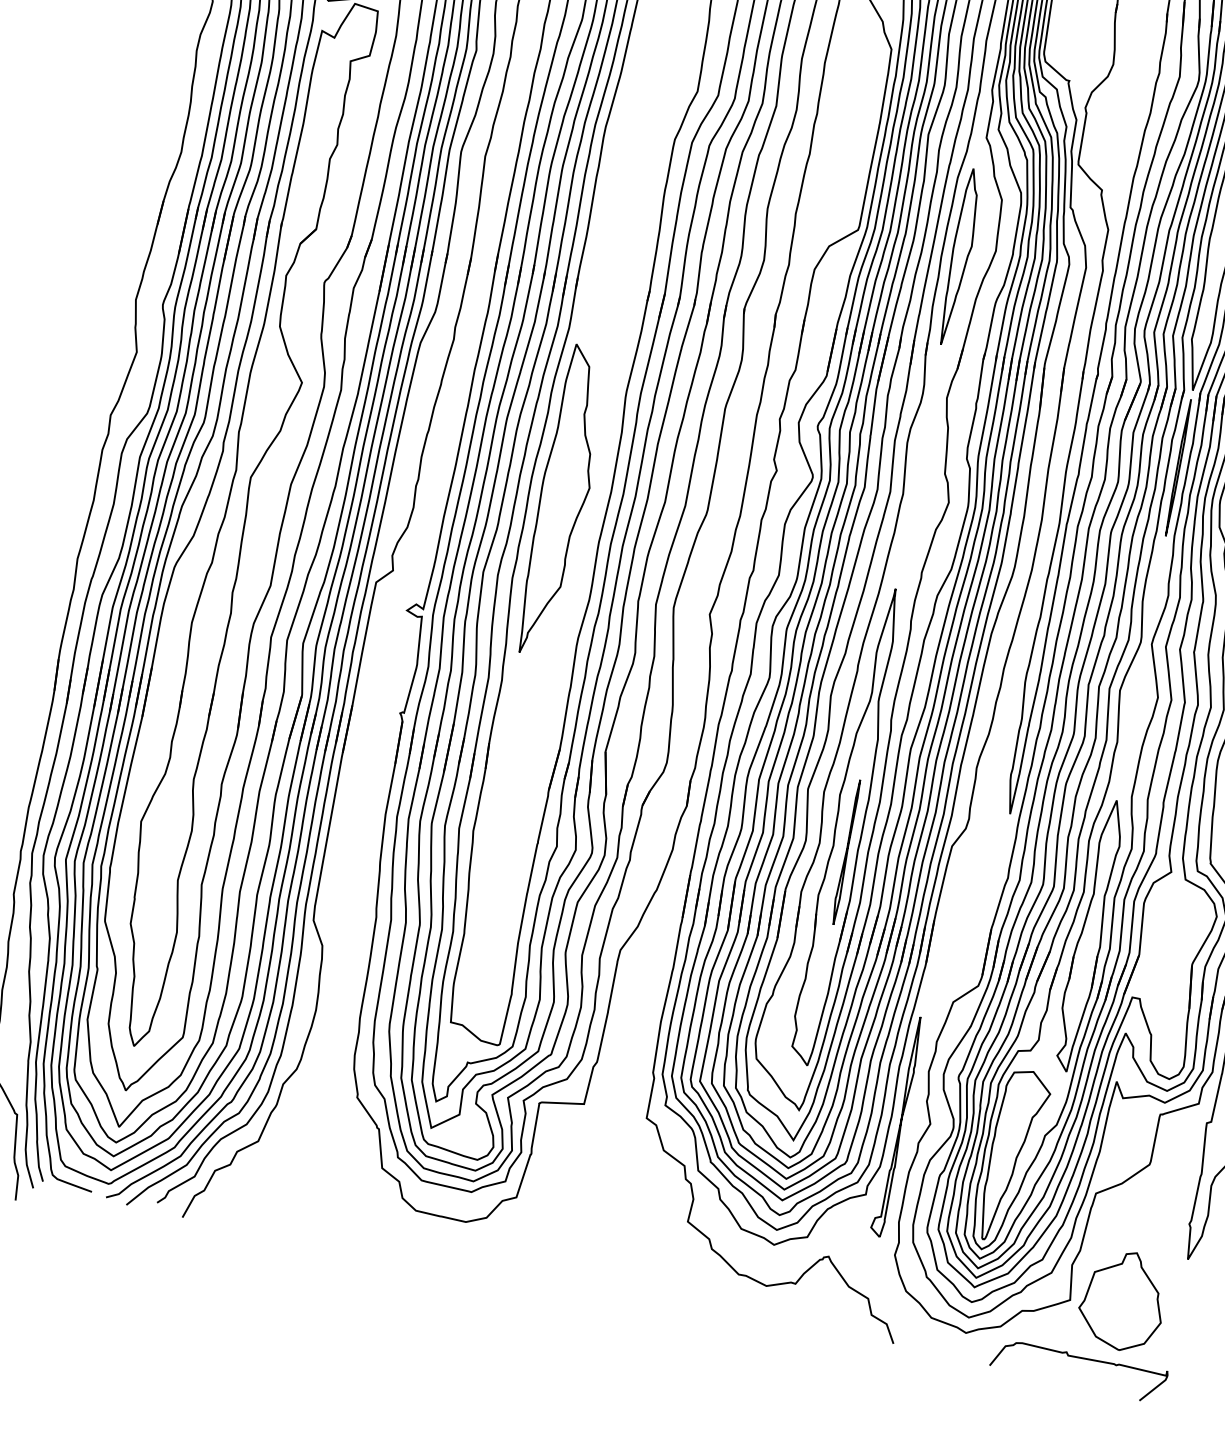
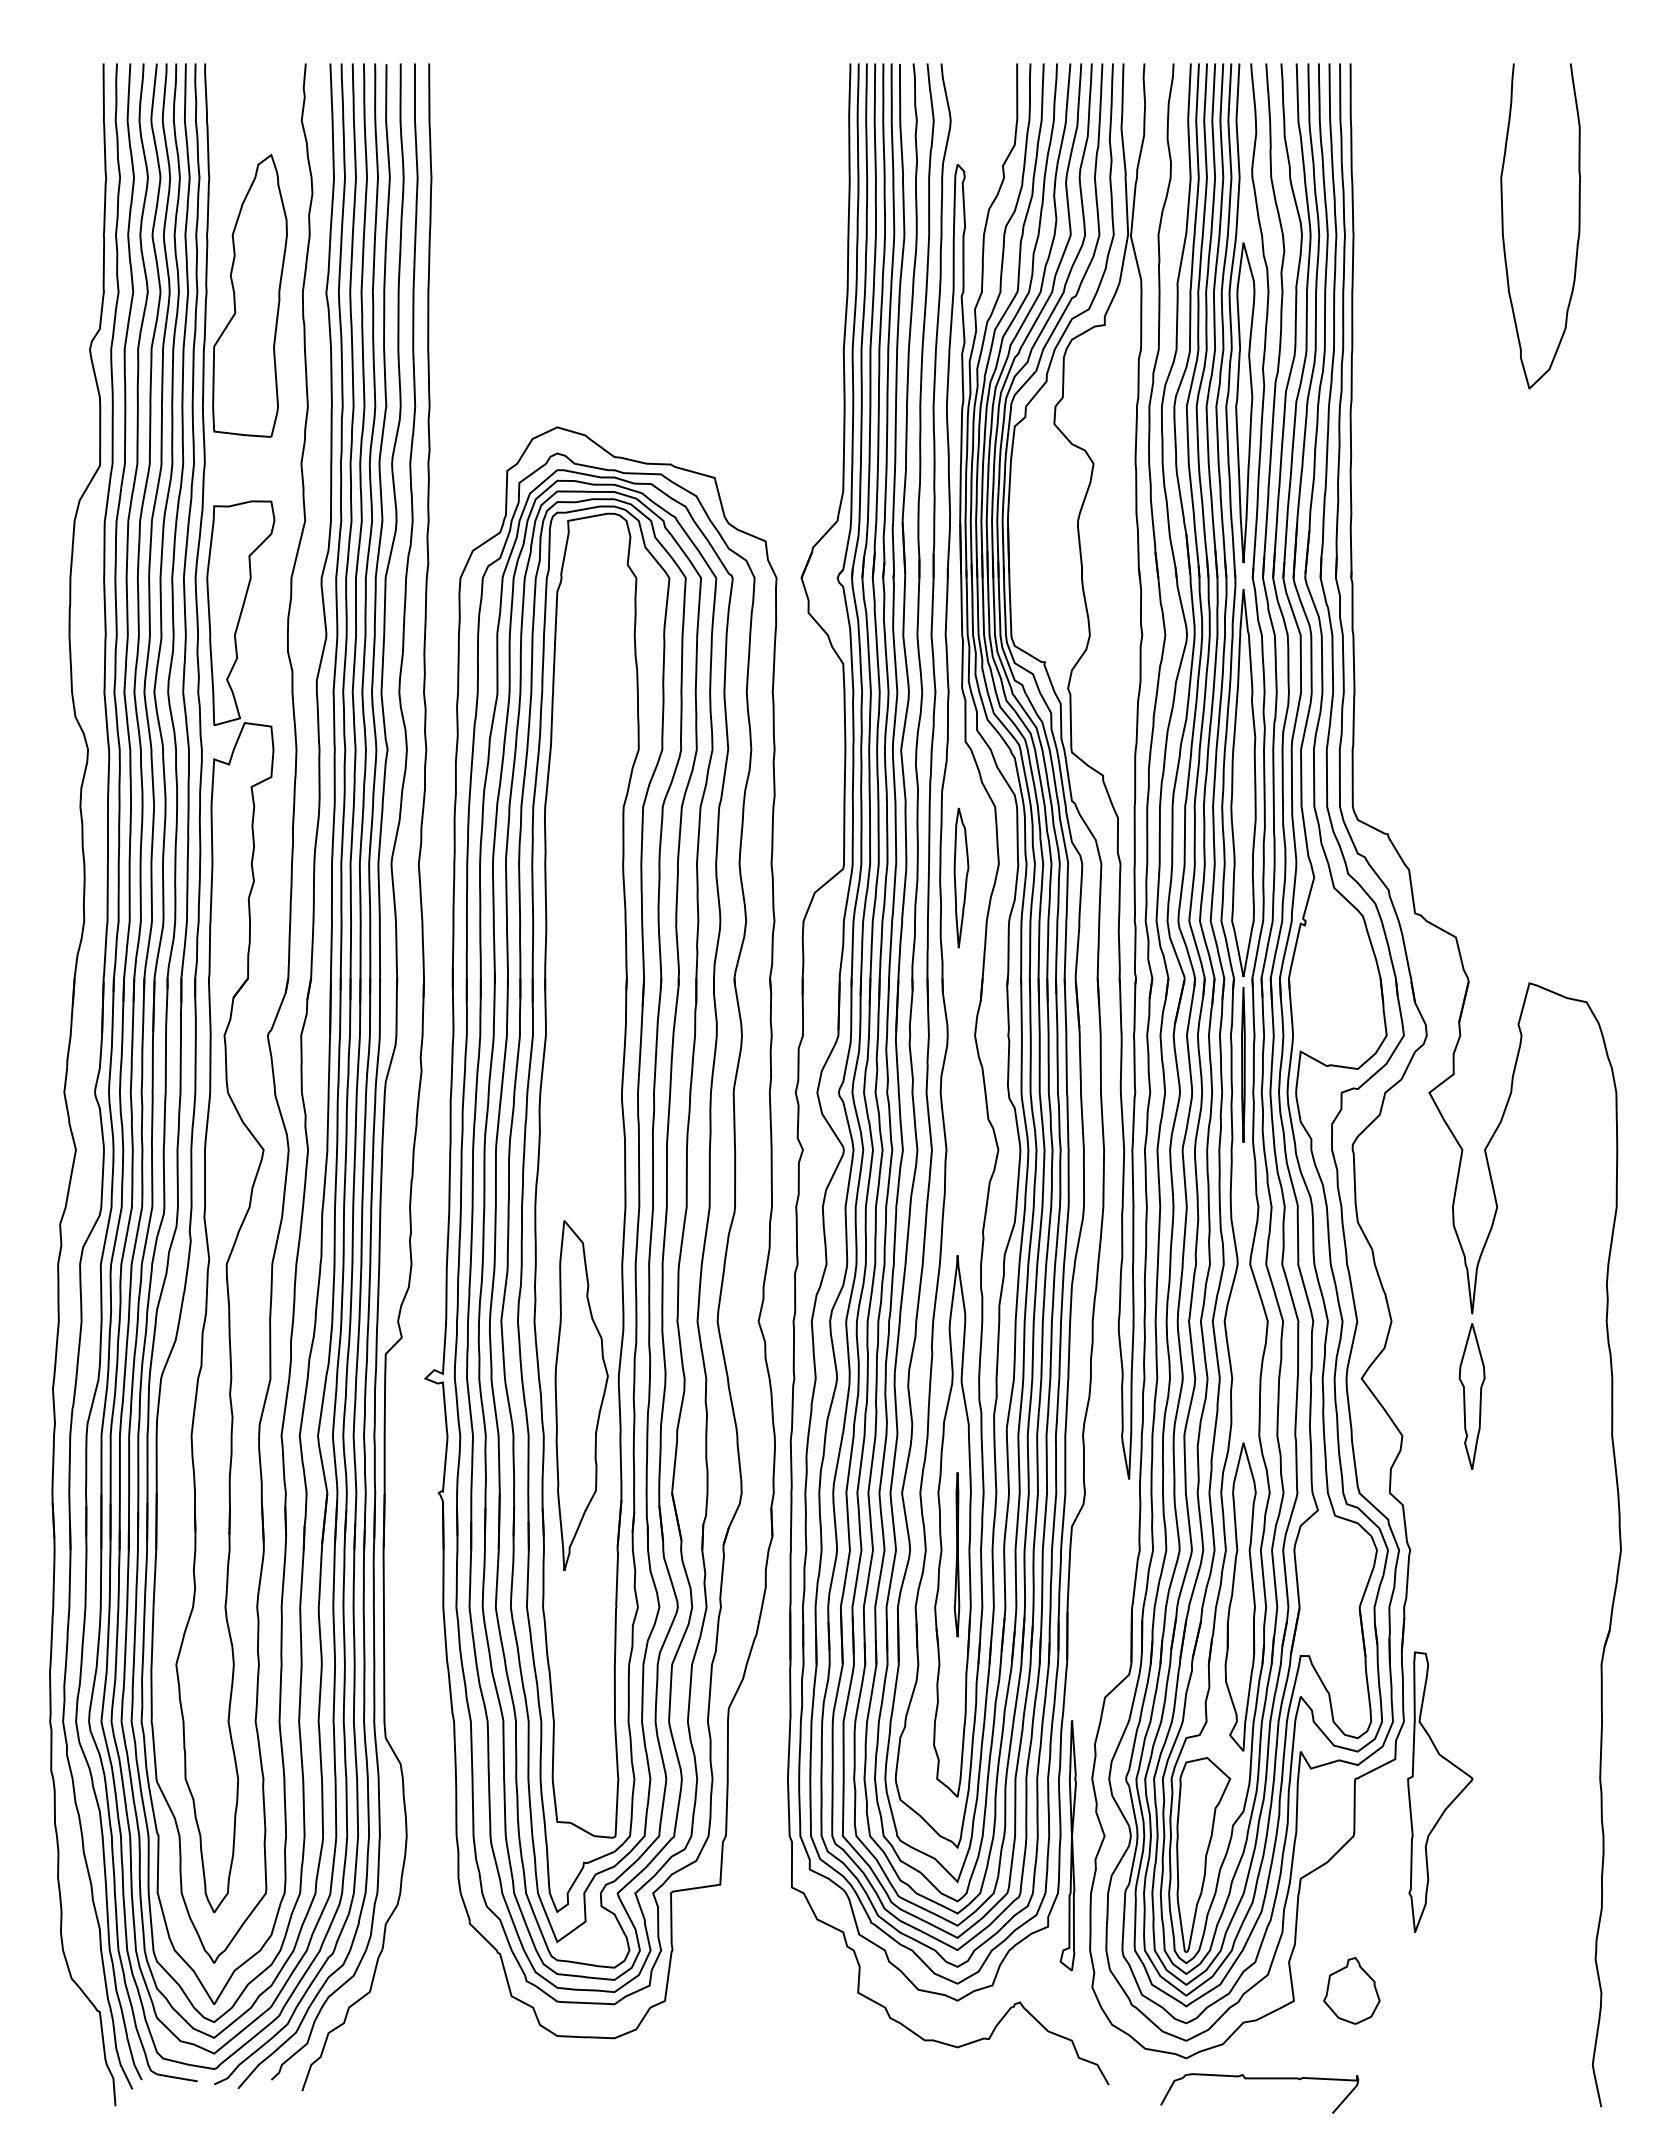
part: (960, 256) -> (961, 877), size x0.7
part: (563, 500) -> (581, 1395), moved
part: (1122, 1300) -> (1351, 1990), size x0.6
curve: (1080, 1358) -> (1259, 2079), moved

